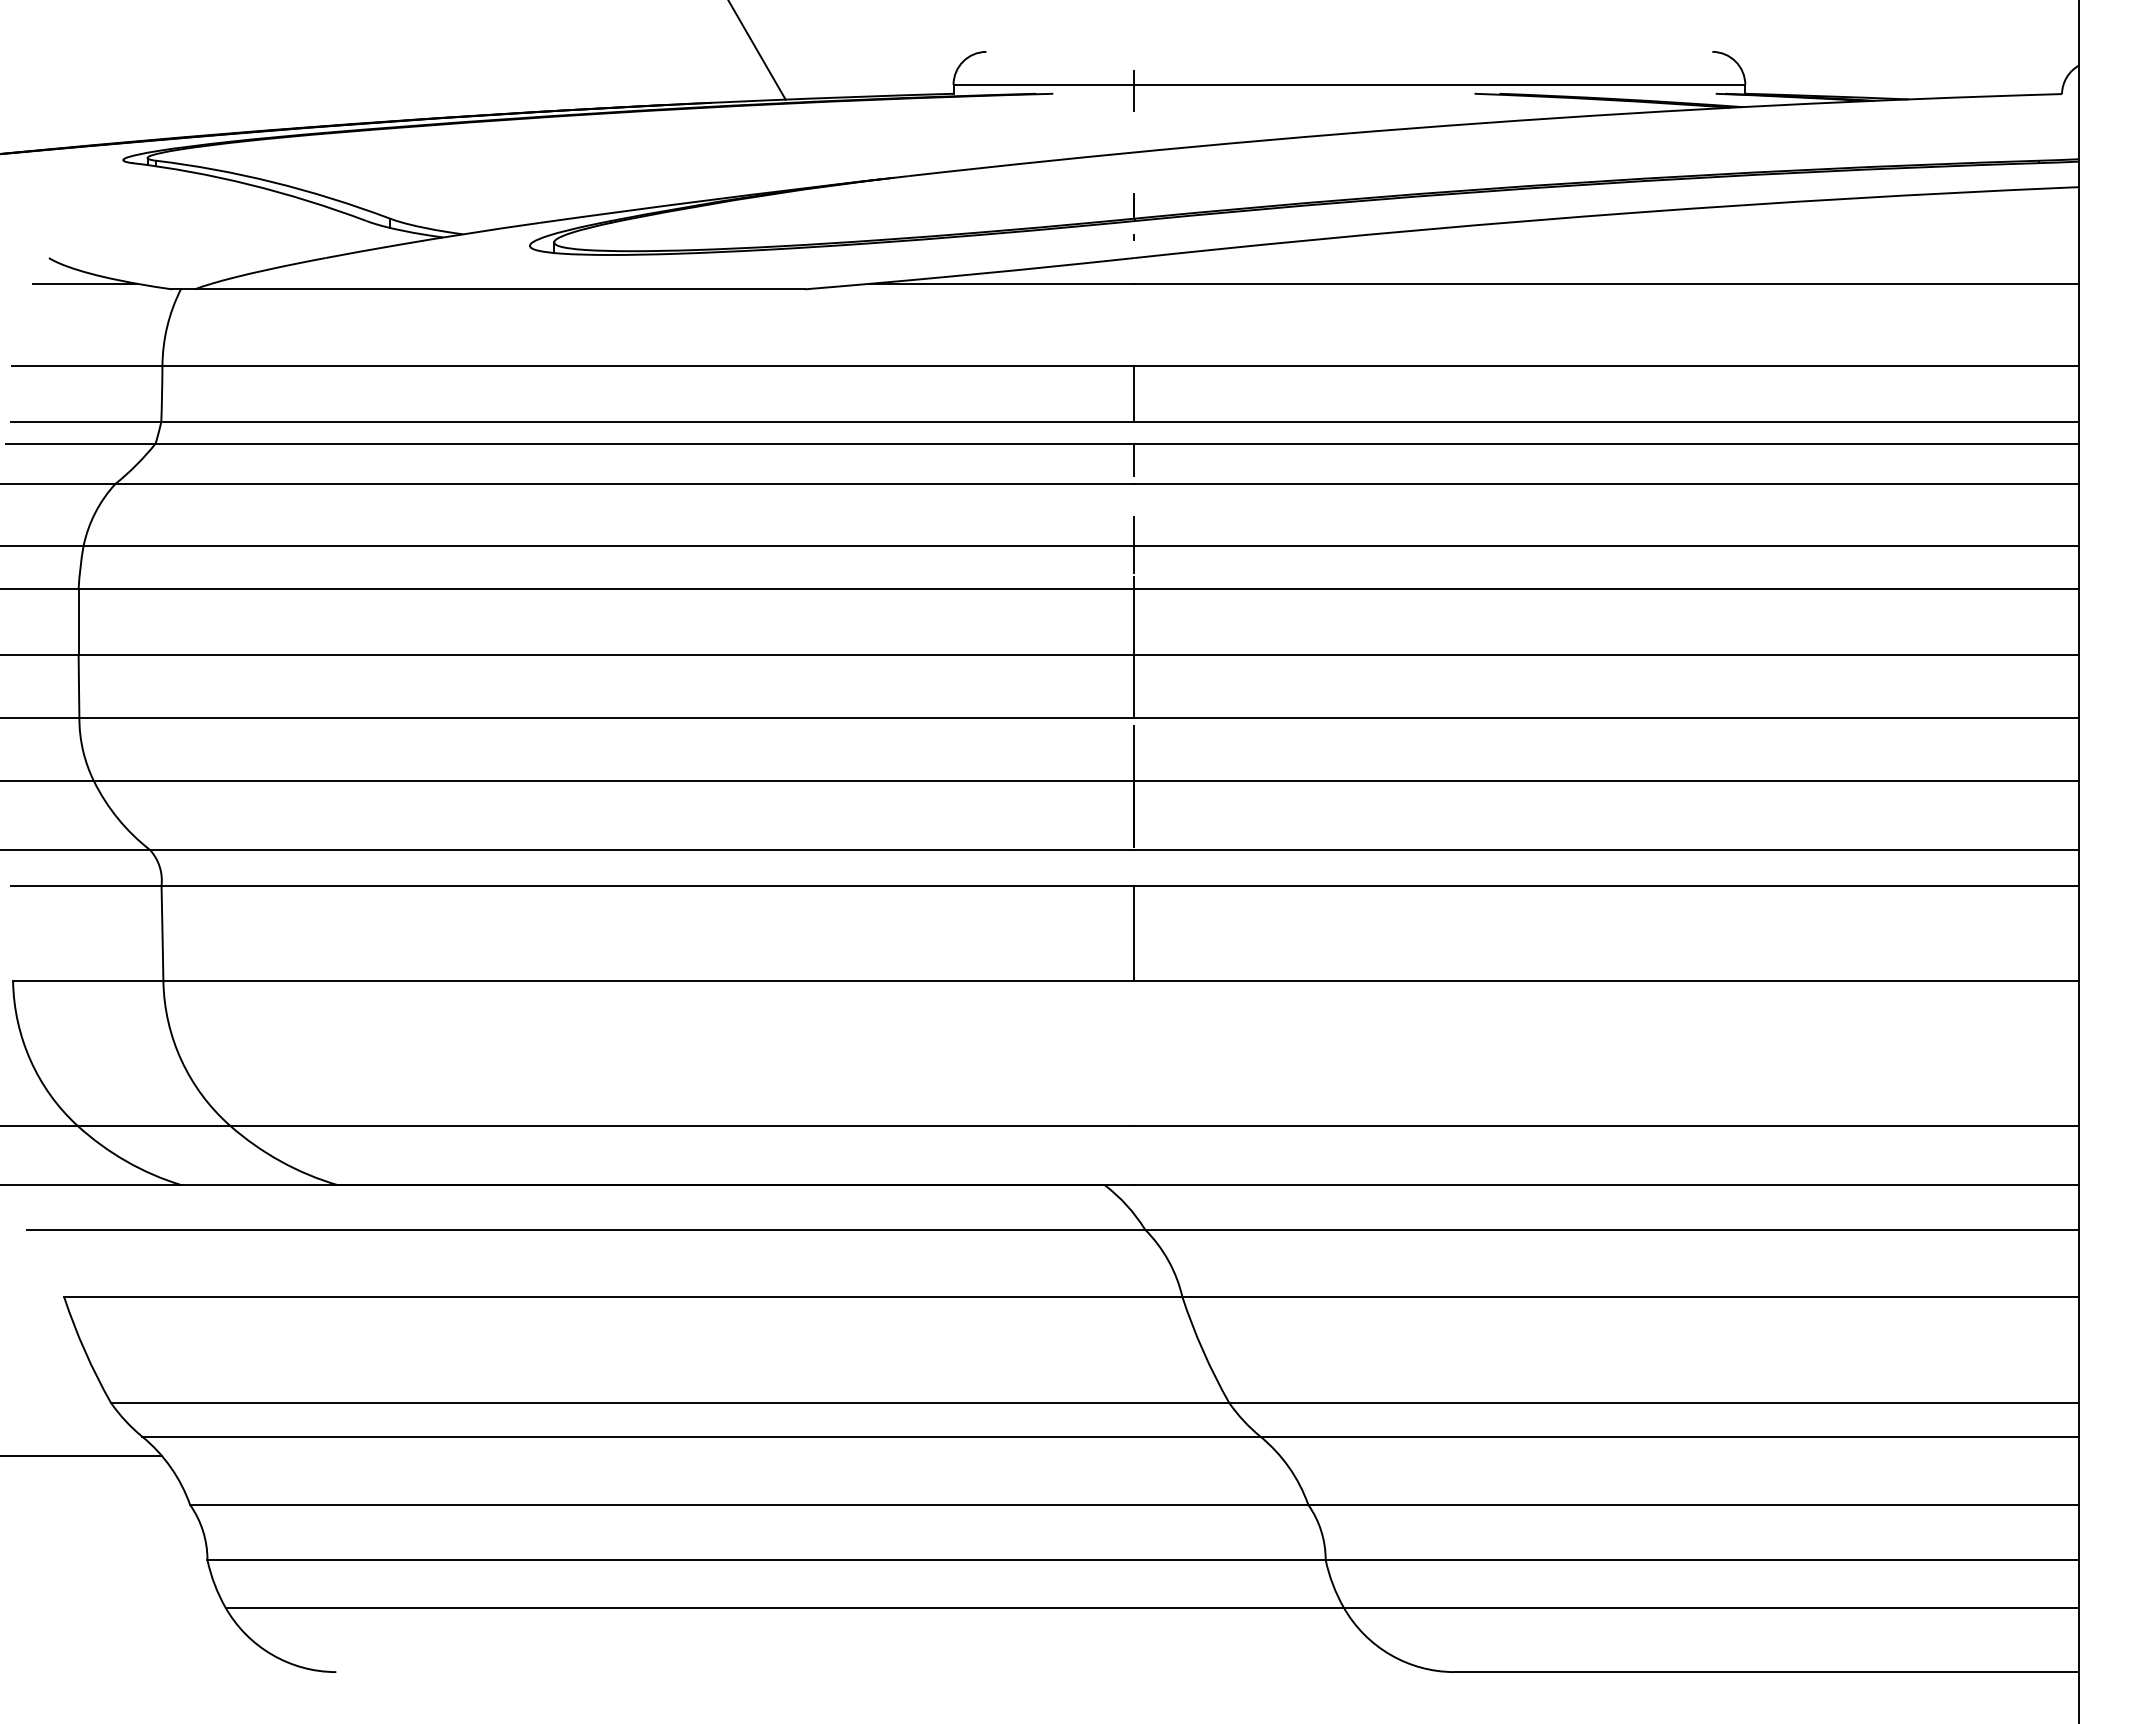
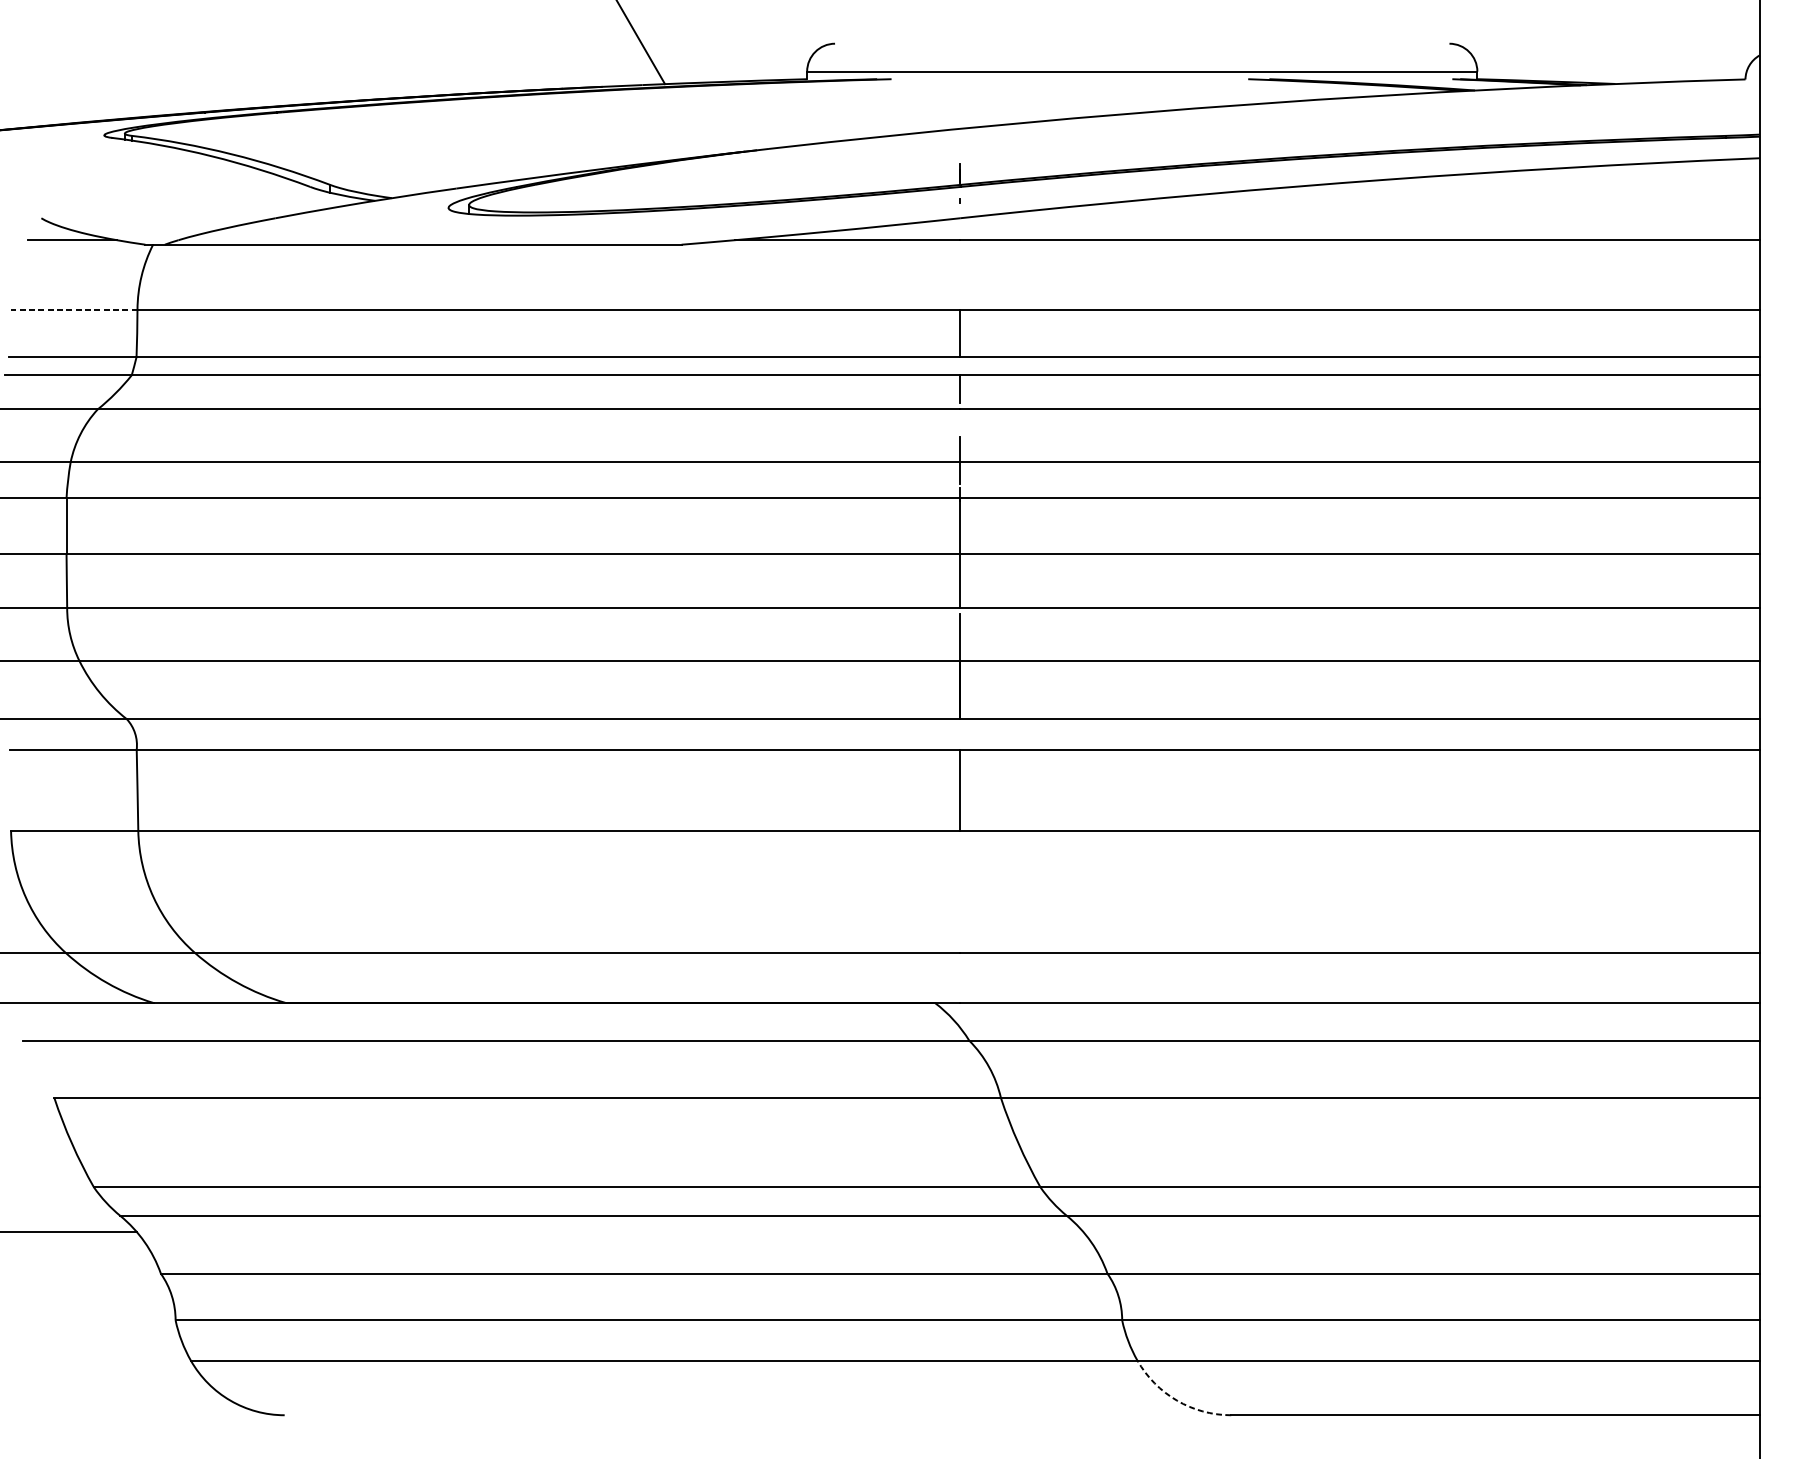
line: (1134, 91) -> (960, 77), removed
line: (86, 366) -> (73, 310), solid -> dashed
arc: (1390, 1654) -> (1177, 1400), solid -> dashed

